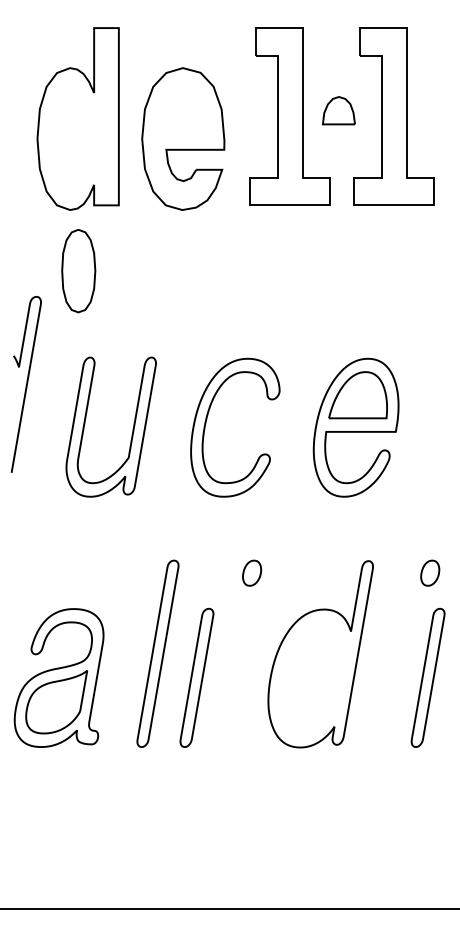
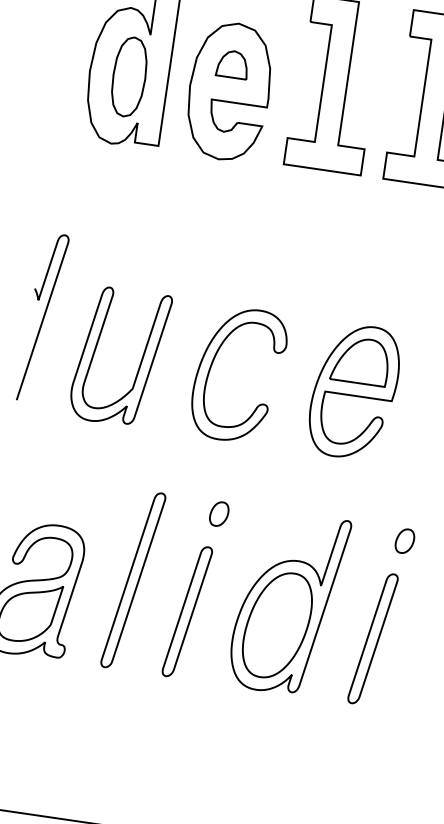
part: (338, 110) -> (232, 64), moved
part: (78, 271) -> (129, 77), moved
curve: (26, 384) -> (43, 317), moved
part: (252, 572) -> (219, 513), moved
part: (196, 677) -> (186, 611), moved
part: (427, 677) -> (372, 638), moved
part: (311, 678) -> (276, 625), added

